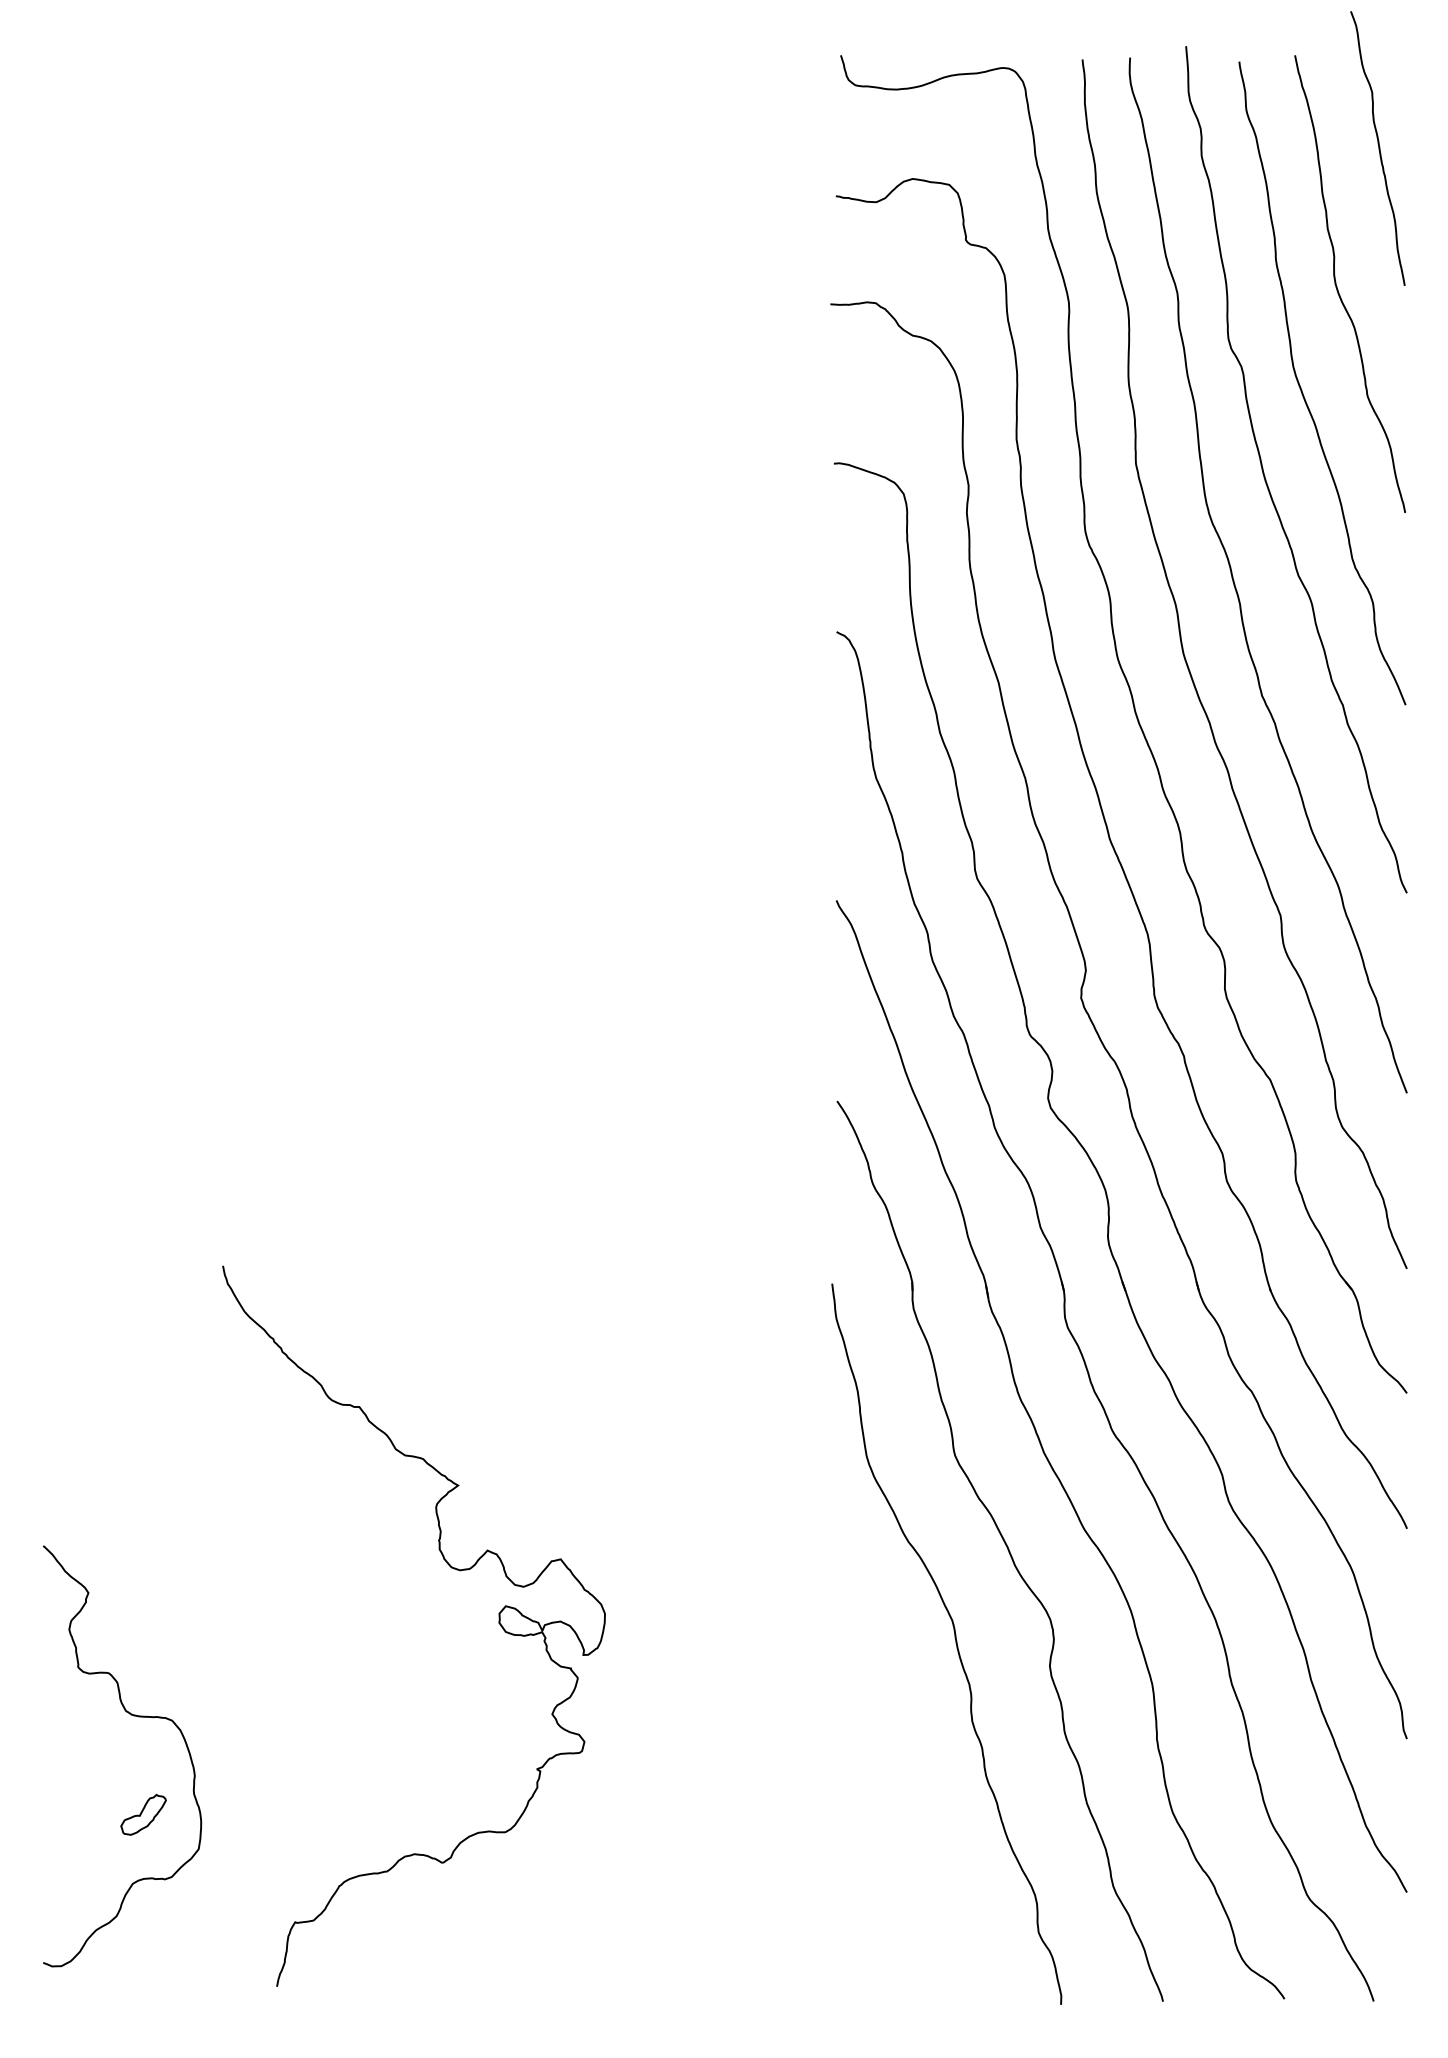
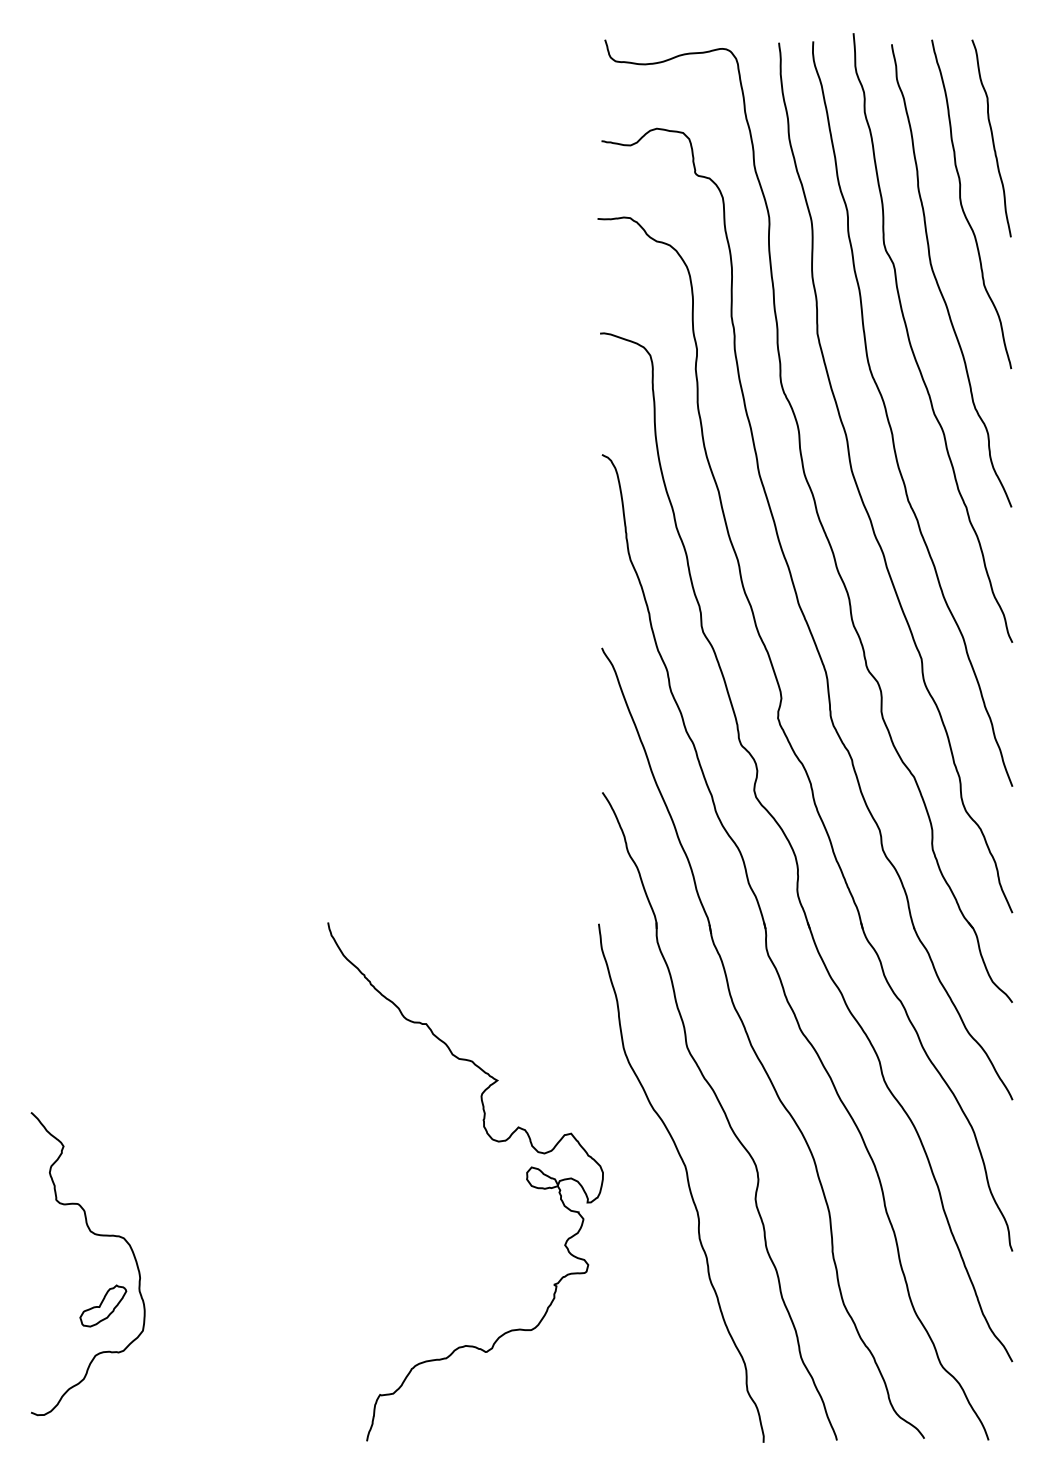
curve: (1378, 148) -> (992, 138), moved
curve: (451, 1568) -> (492, 1140), moved
part: (143, 1814) -> (103, 1305), size x1.43

